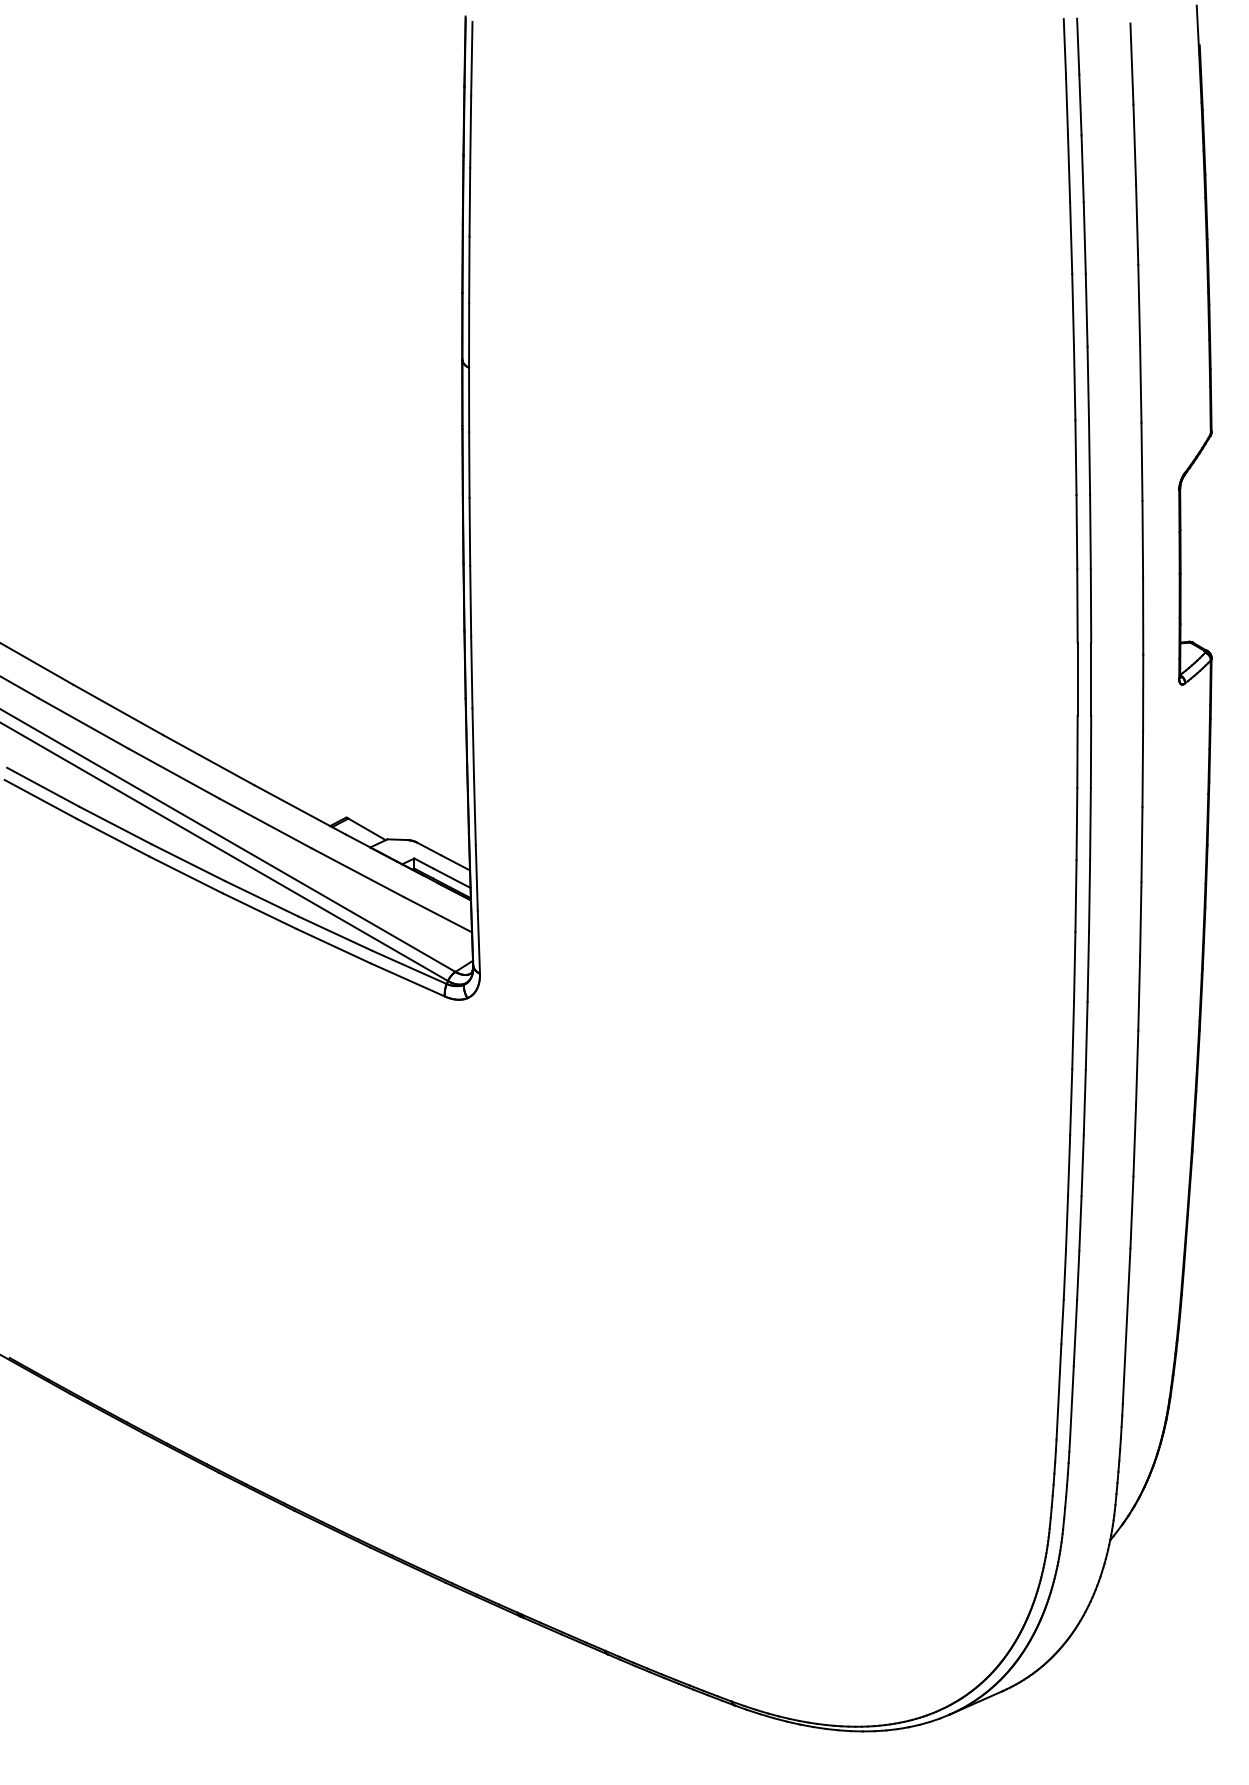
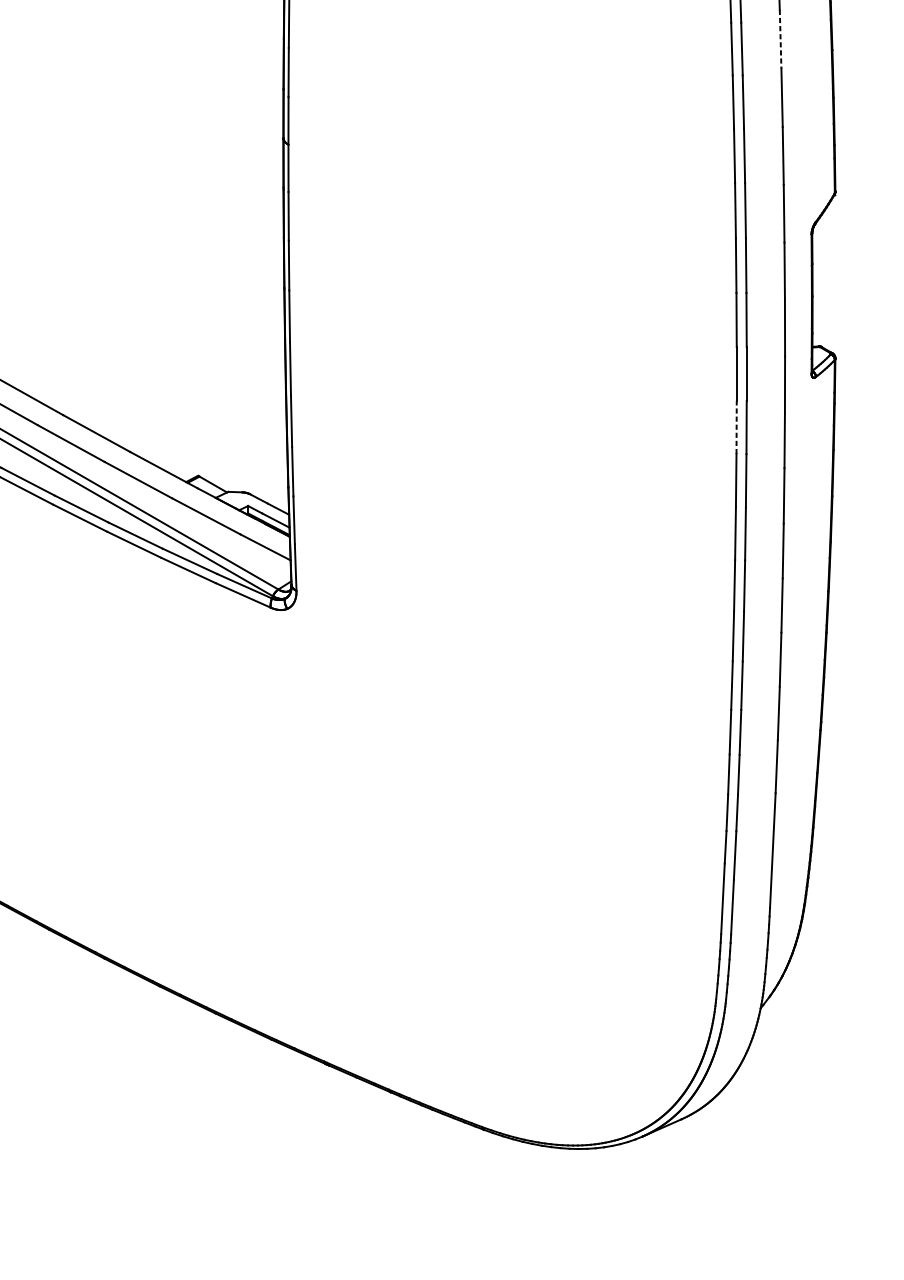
line: (1137, 224) -> (780, 38), solid -> dashed
line: (1077, 751) -> (736, 427), solid -> dashed

